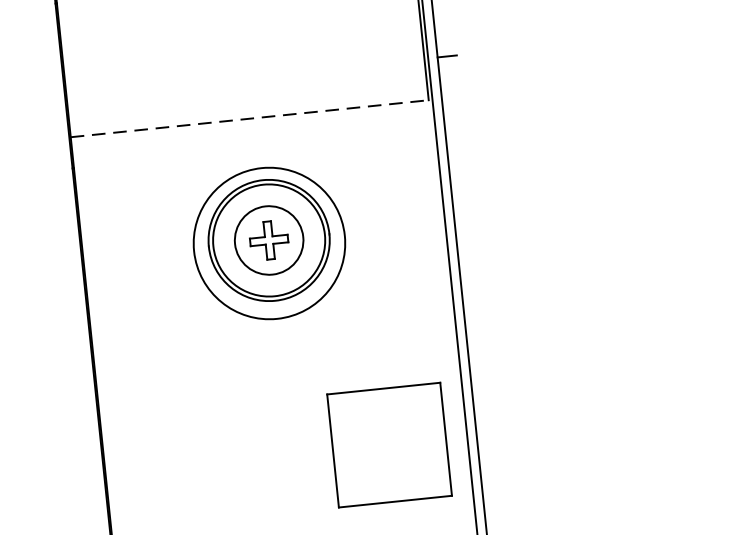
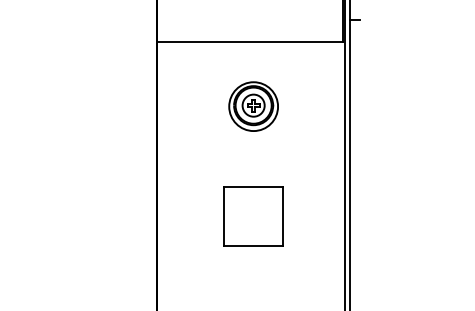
line: (250, 118) -> (250, 41), dashed -> solid
part: (268, 243) -> (253, 106), size x0.62
part: (389, 445) -> (253, 216), moved

